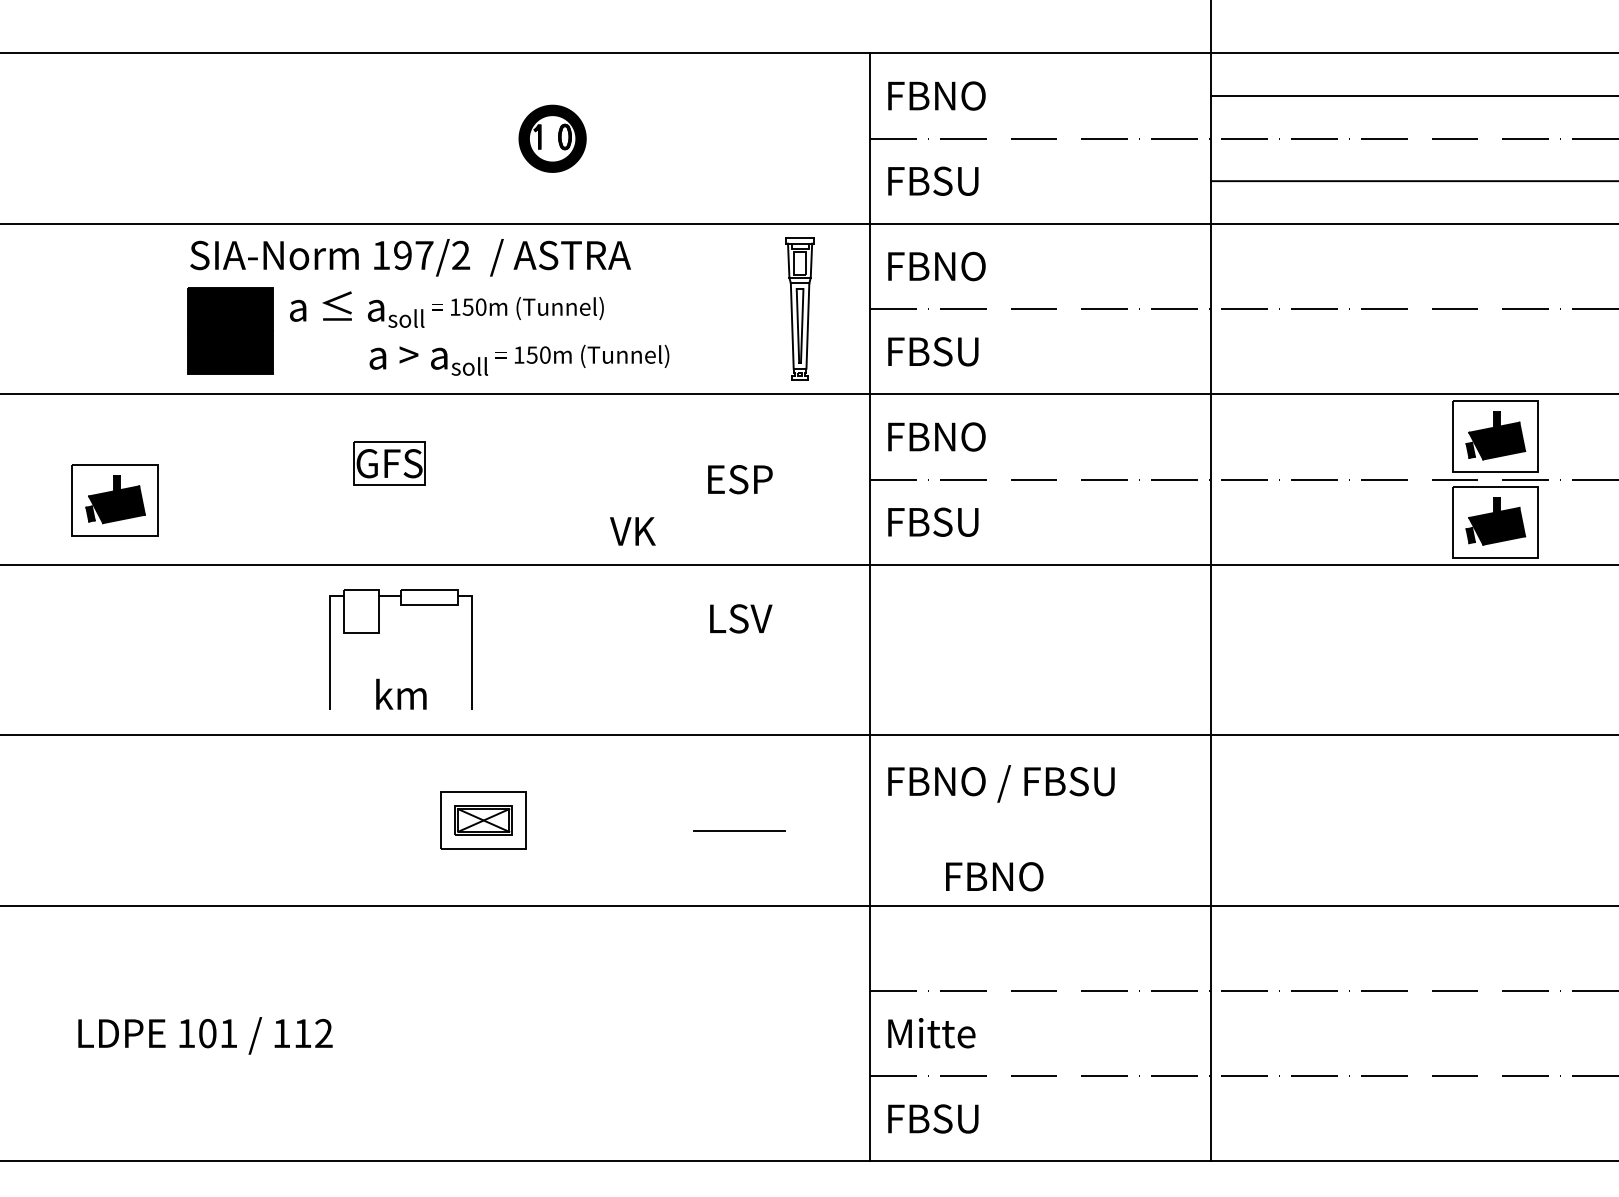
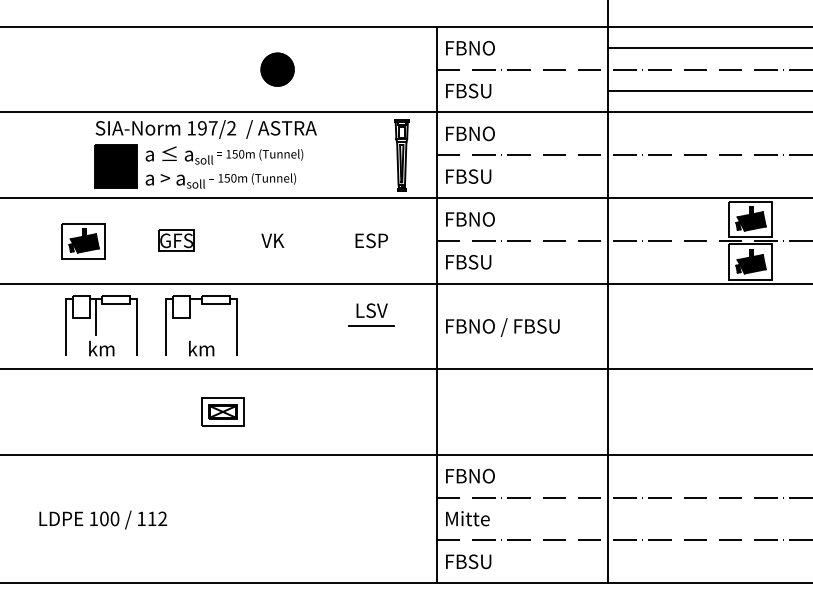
fill: (548, 136) -> (275, 68), added
fill: (552, 138) -> (277, 69), added
text: (518, 359) -> (220, 180), moved
part: (389, 463) -> (176, 240), moved
part: (114, 500) -> (83, 241), moved
text: (632, 530) -> (272, 240), moved
part: (201, 648) -> (101, 325), added
text: (1000, 783) -> (502, 327), moved
part: (482, 819) -> (222, 411), moved
line: (739, 829) -> (371, 325), moved
text: (994, 875) -> (470, 475), moved
text: (227, 1032) -> (114, 518), 101 -> 100

